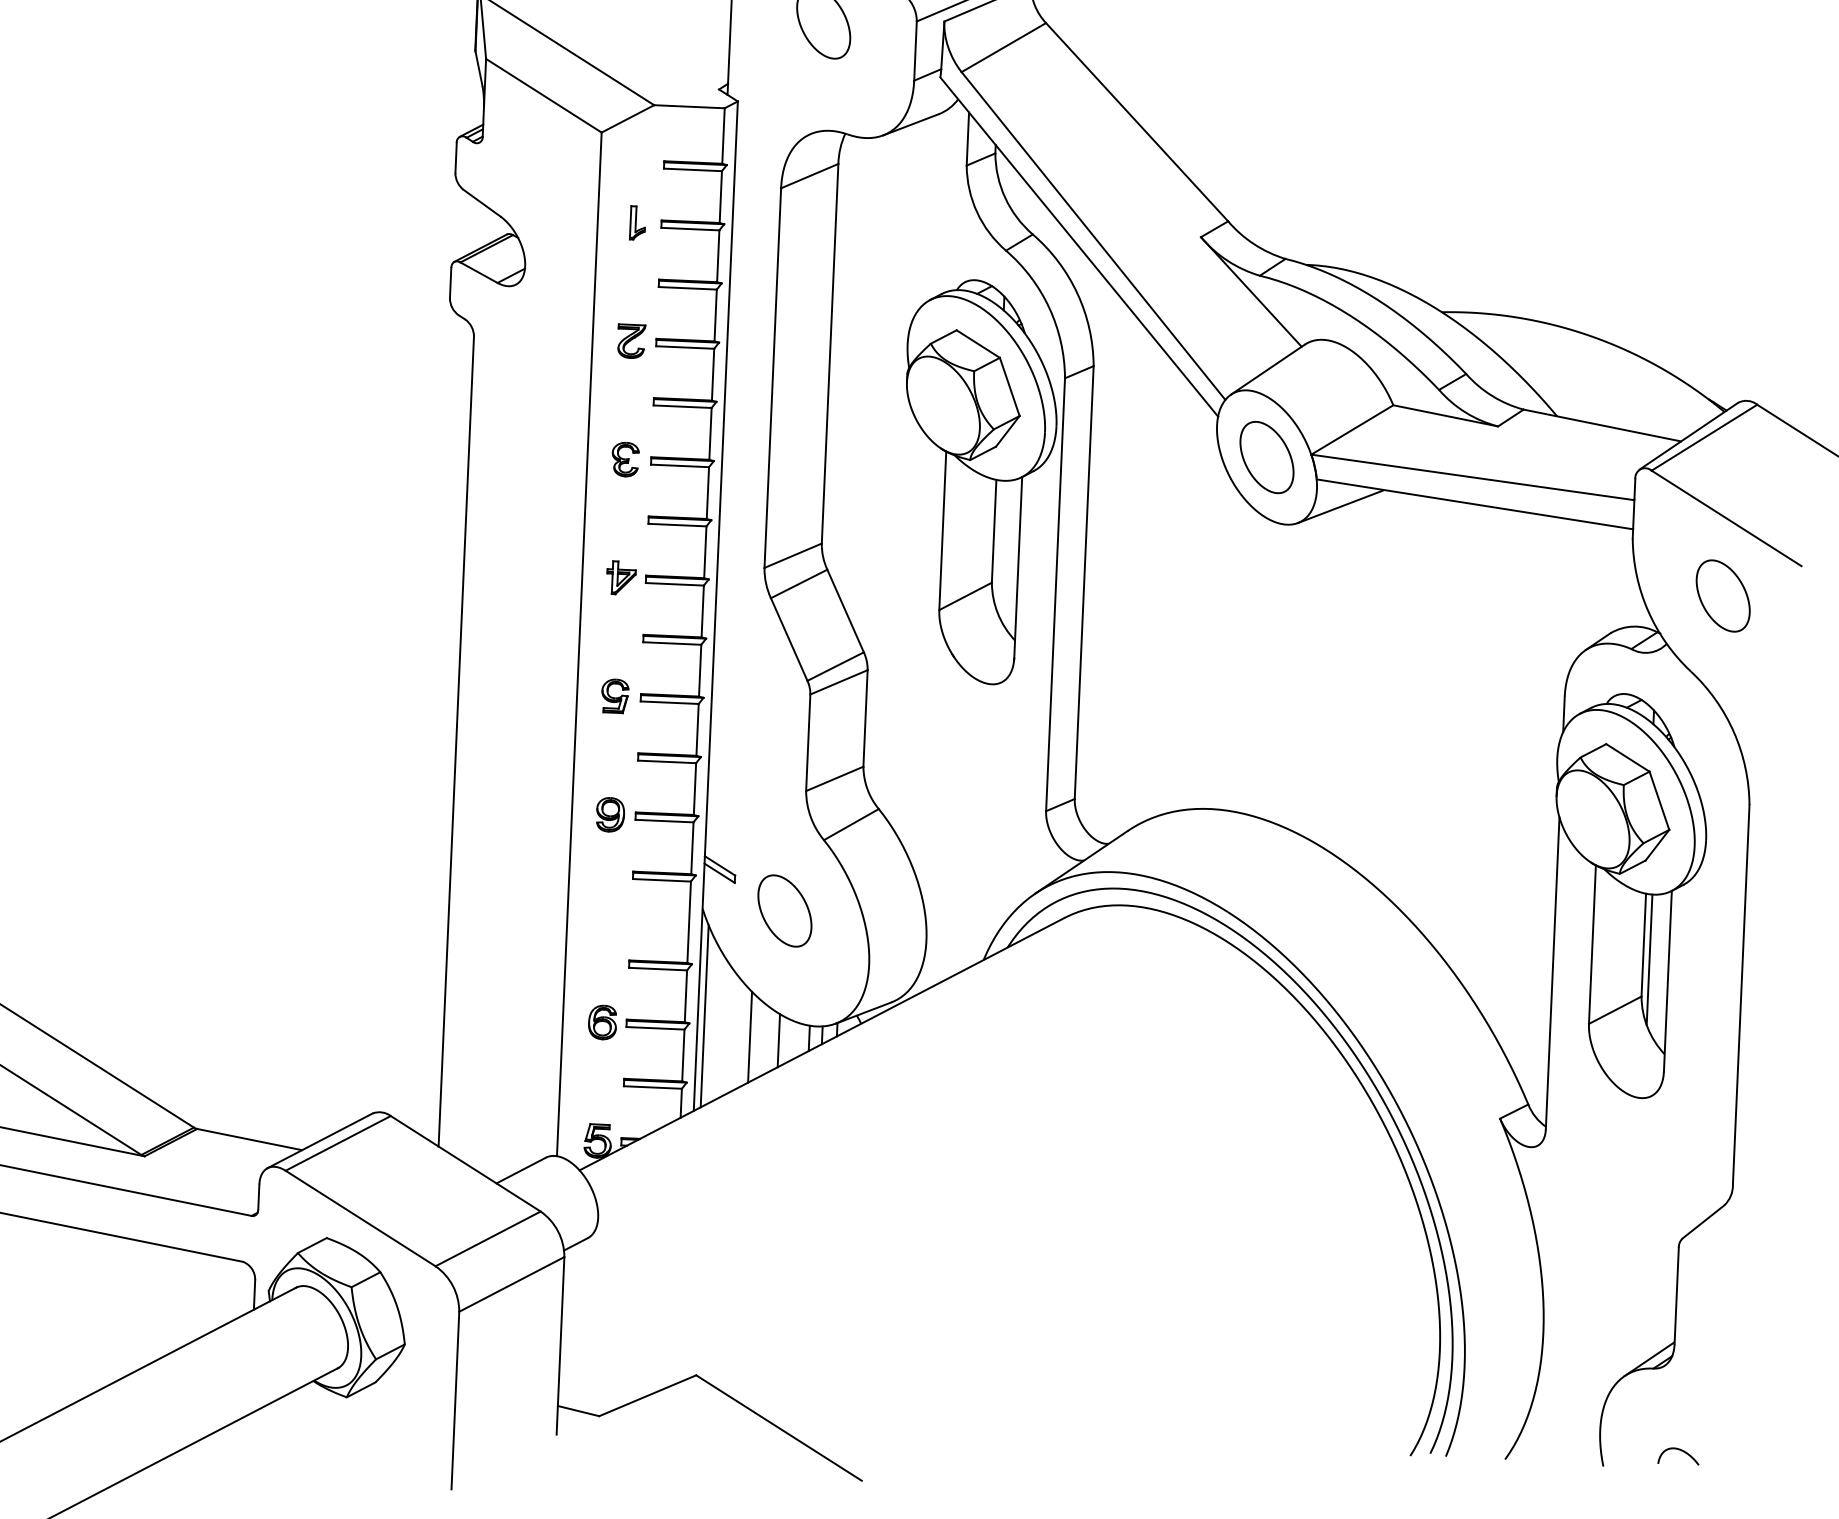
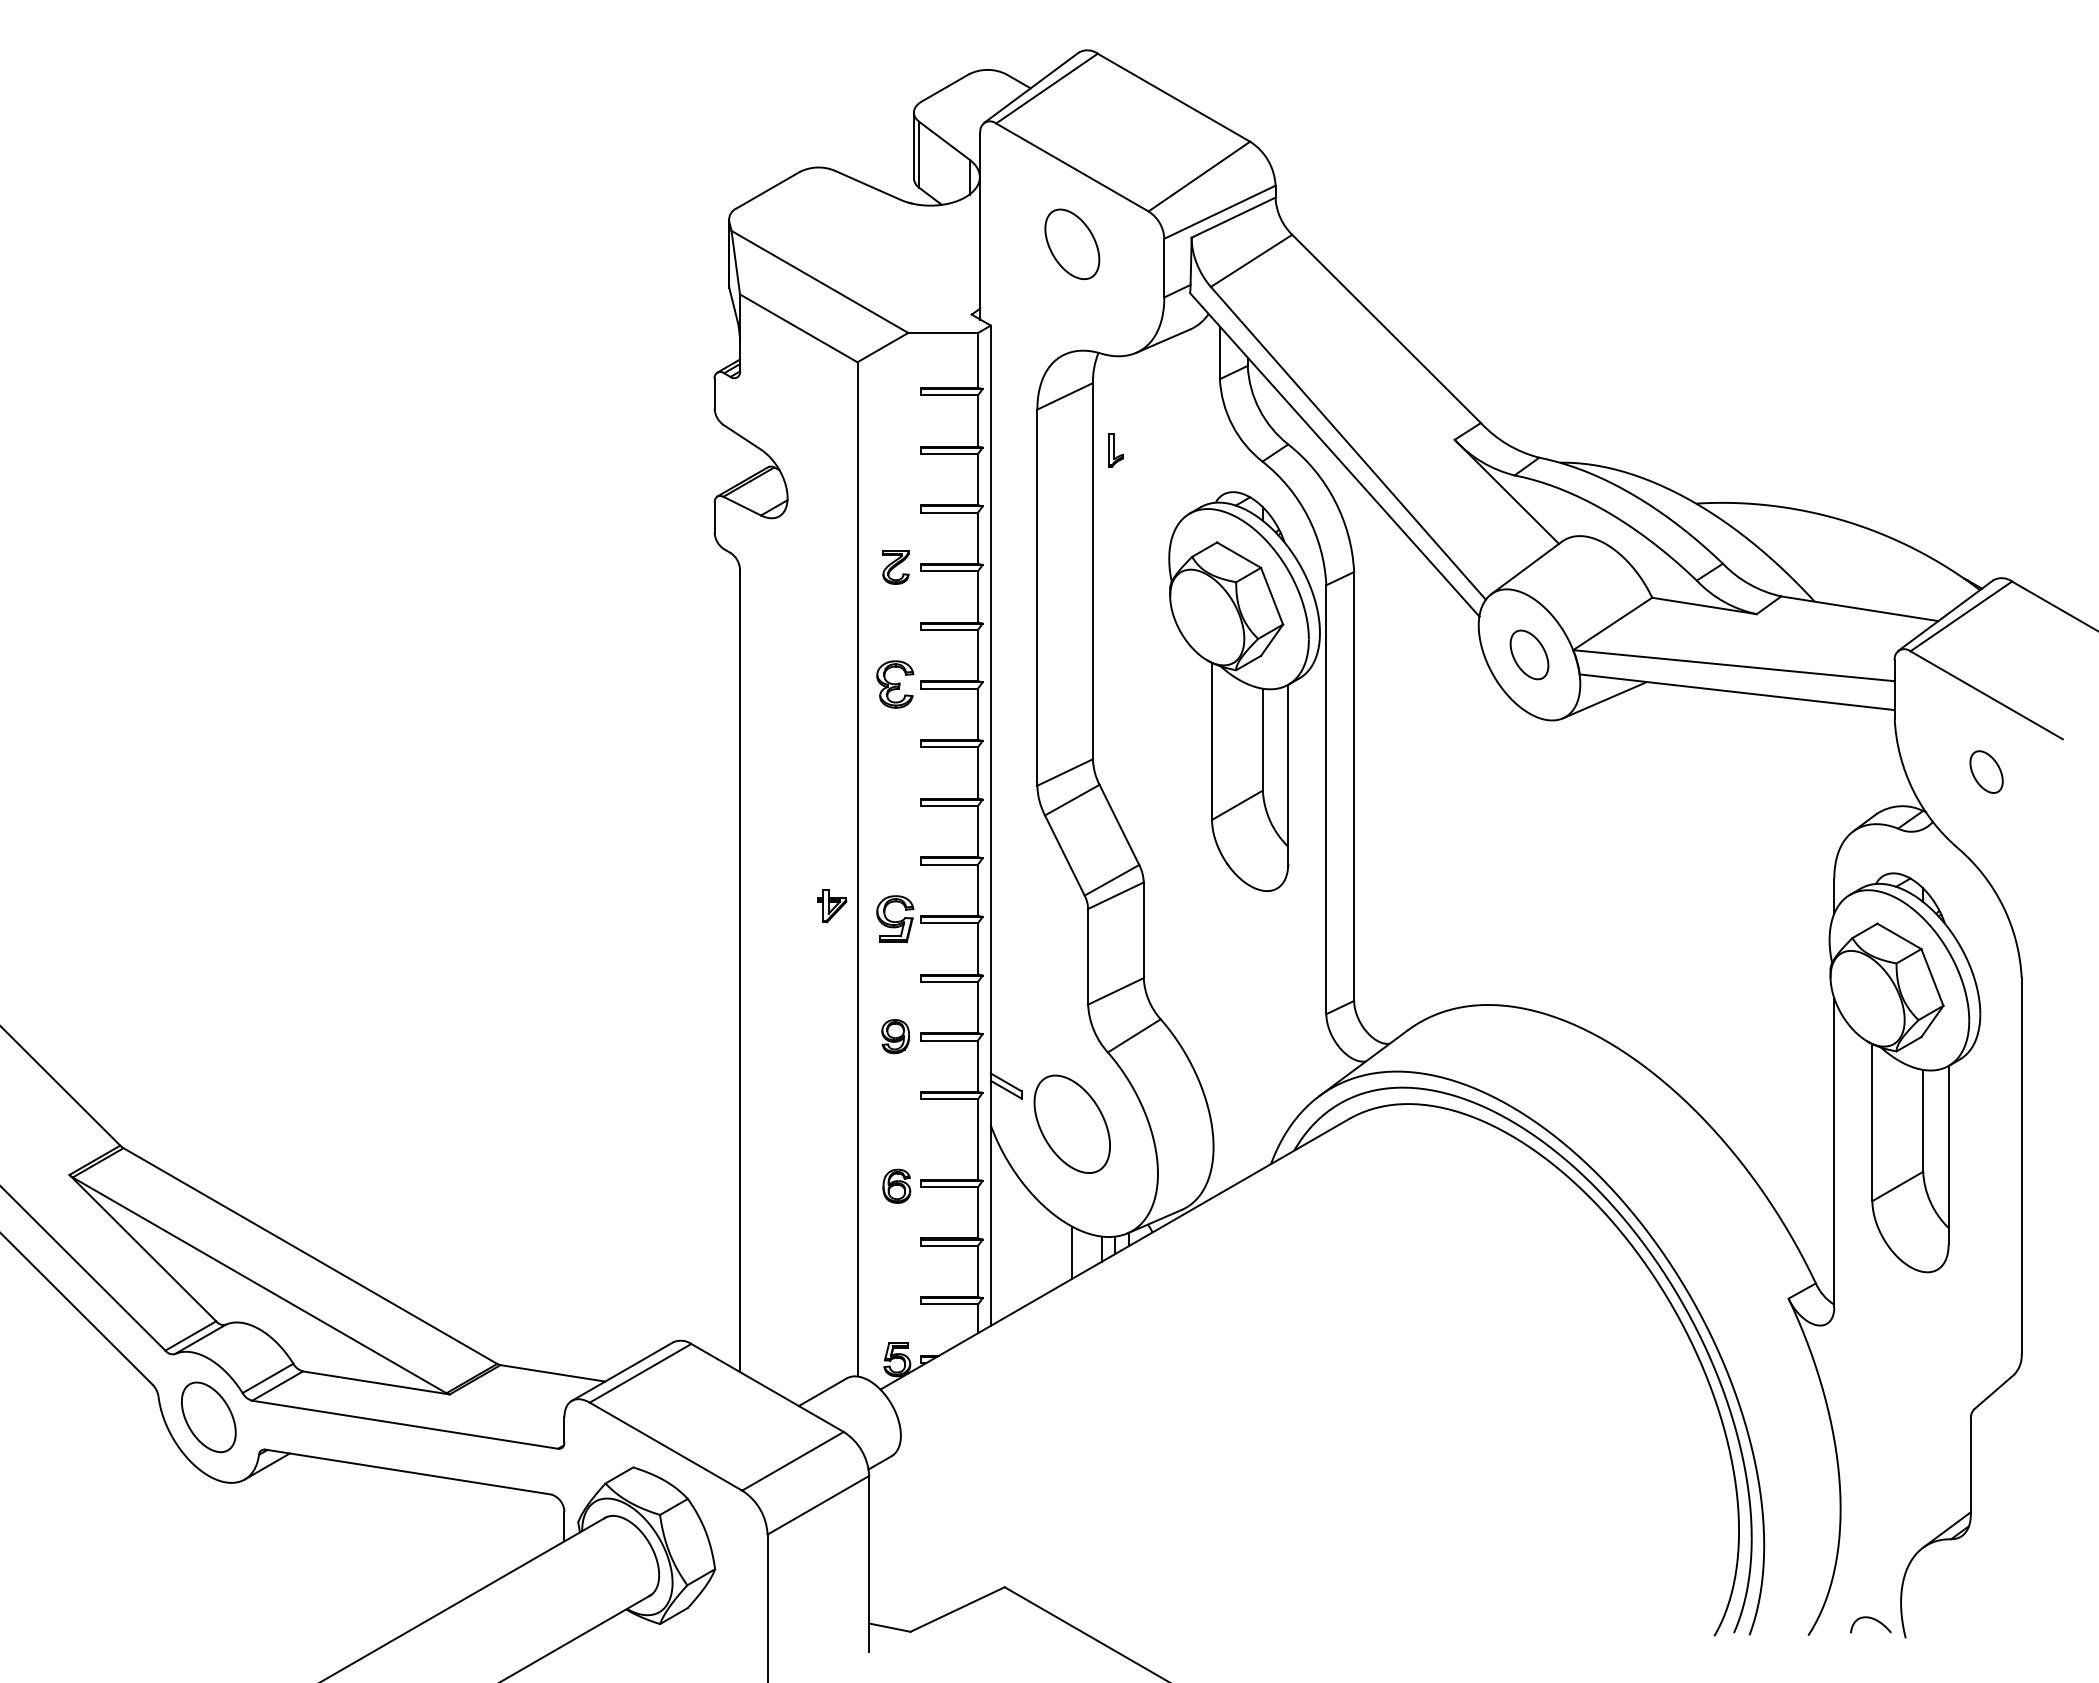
part: (637, 223) -> (1115, 450), moved
part: (1267, 457) -> (1529, 654), size x0.7
part: (624, 459) -> (894, 684), size x1.4
part: (621, 578) -> (832, 906), moved
part: (1723, 595) -> (1986, 771), size x0.6
part: (614, 695) -> (894, 918), size x1.4
part: (785, 910) -> (1072, 1123), size x1.4
line: (1649, 959) -> (1929, 1134), removed
line: (704, 1015) -> (997, 1231), removed
part: (602, 1021) -> (896, 1185), moved
line: (750, 1037) -> (1043, 1250), removed
curve: (1679, 1450) -> (1871, 1619), moved

